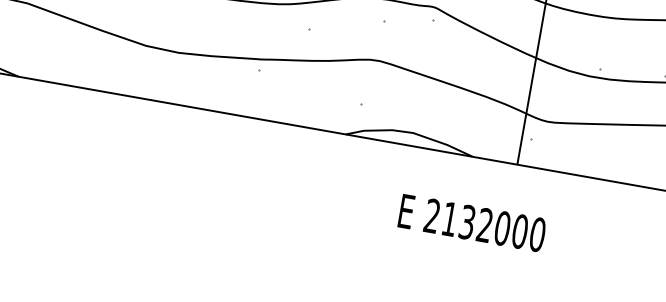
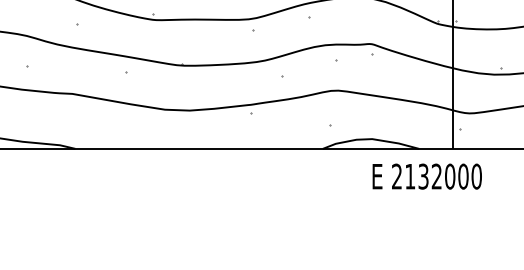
text: (471, 222) -> (426, 176), moved

